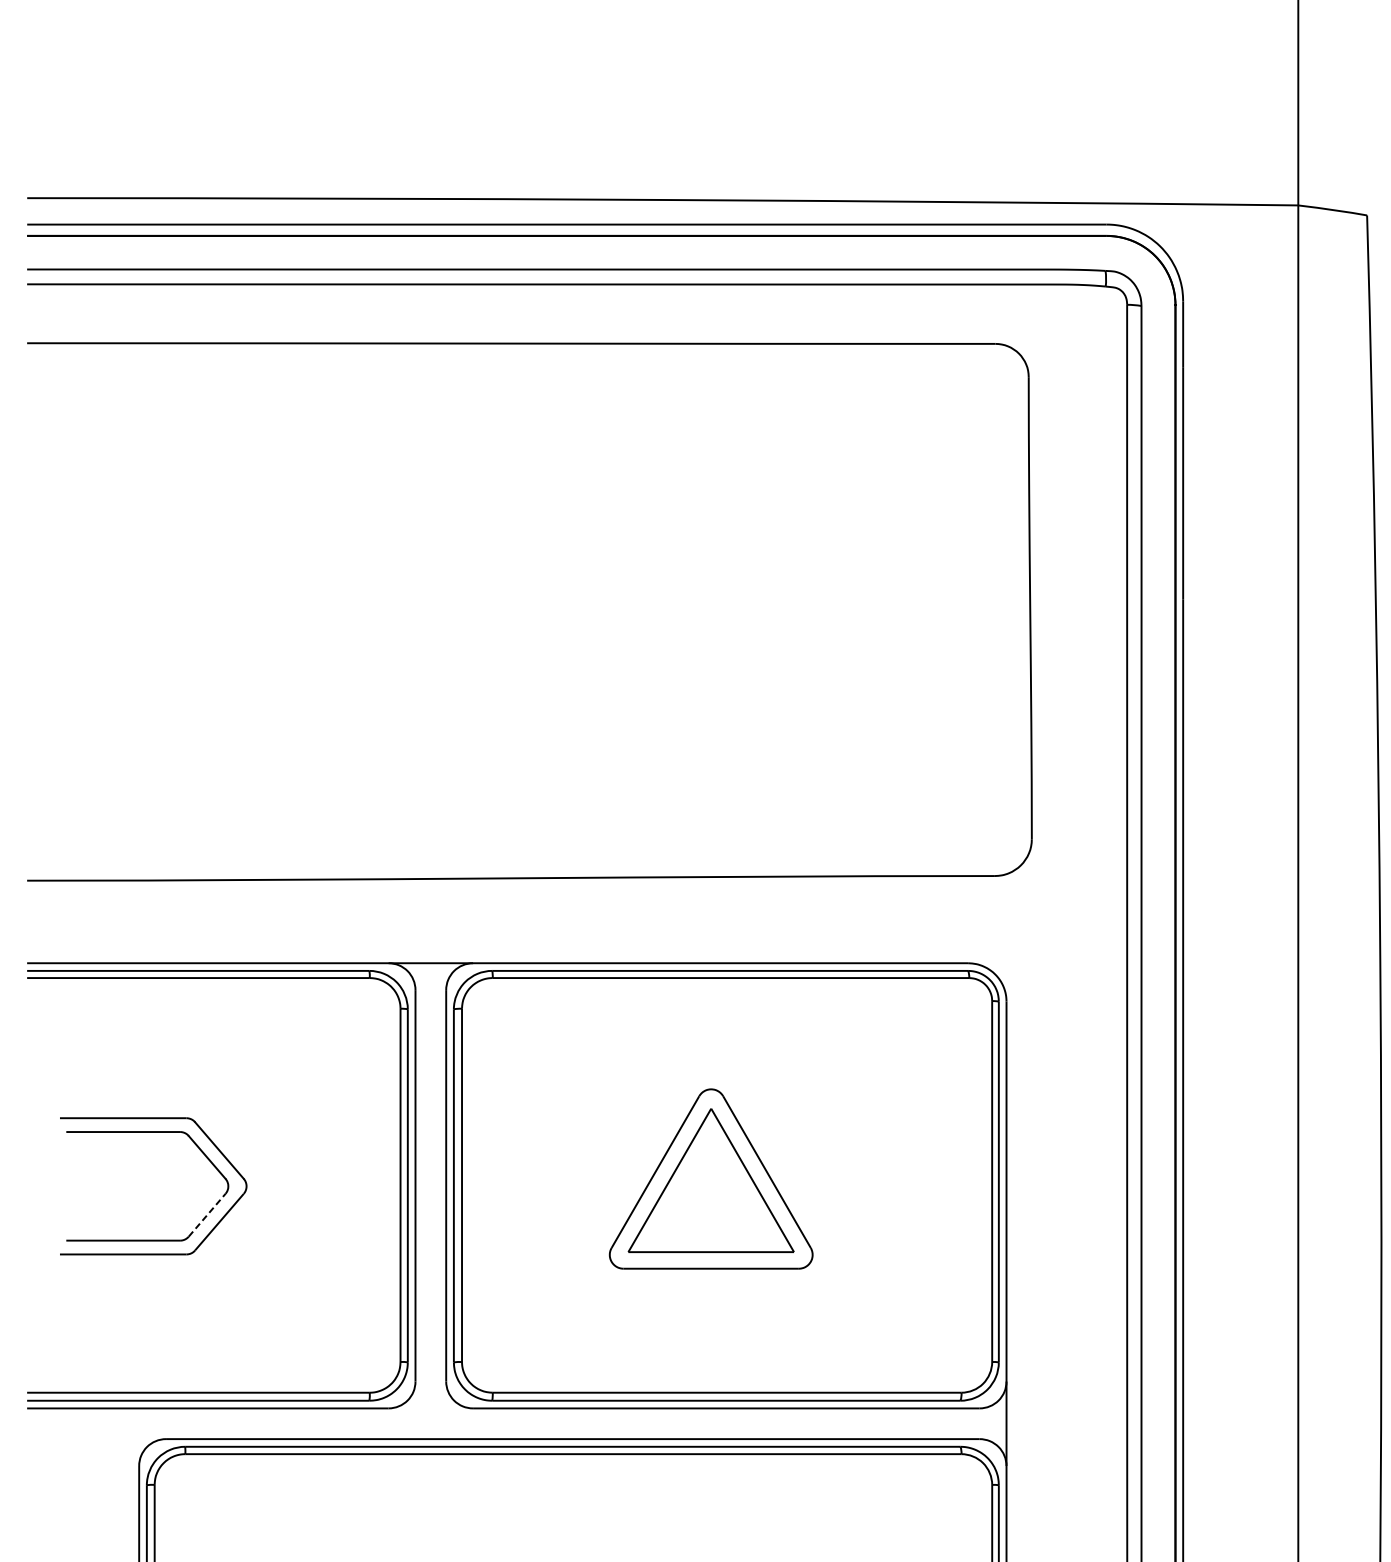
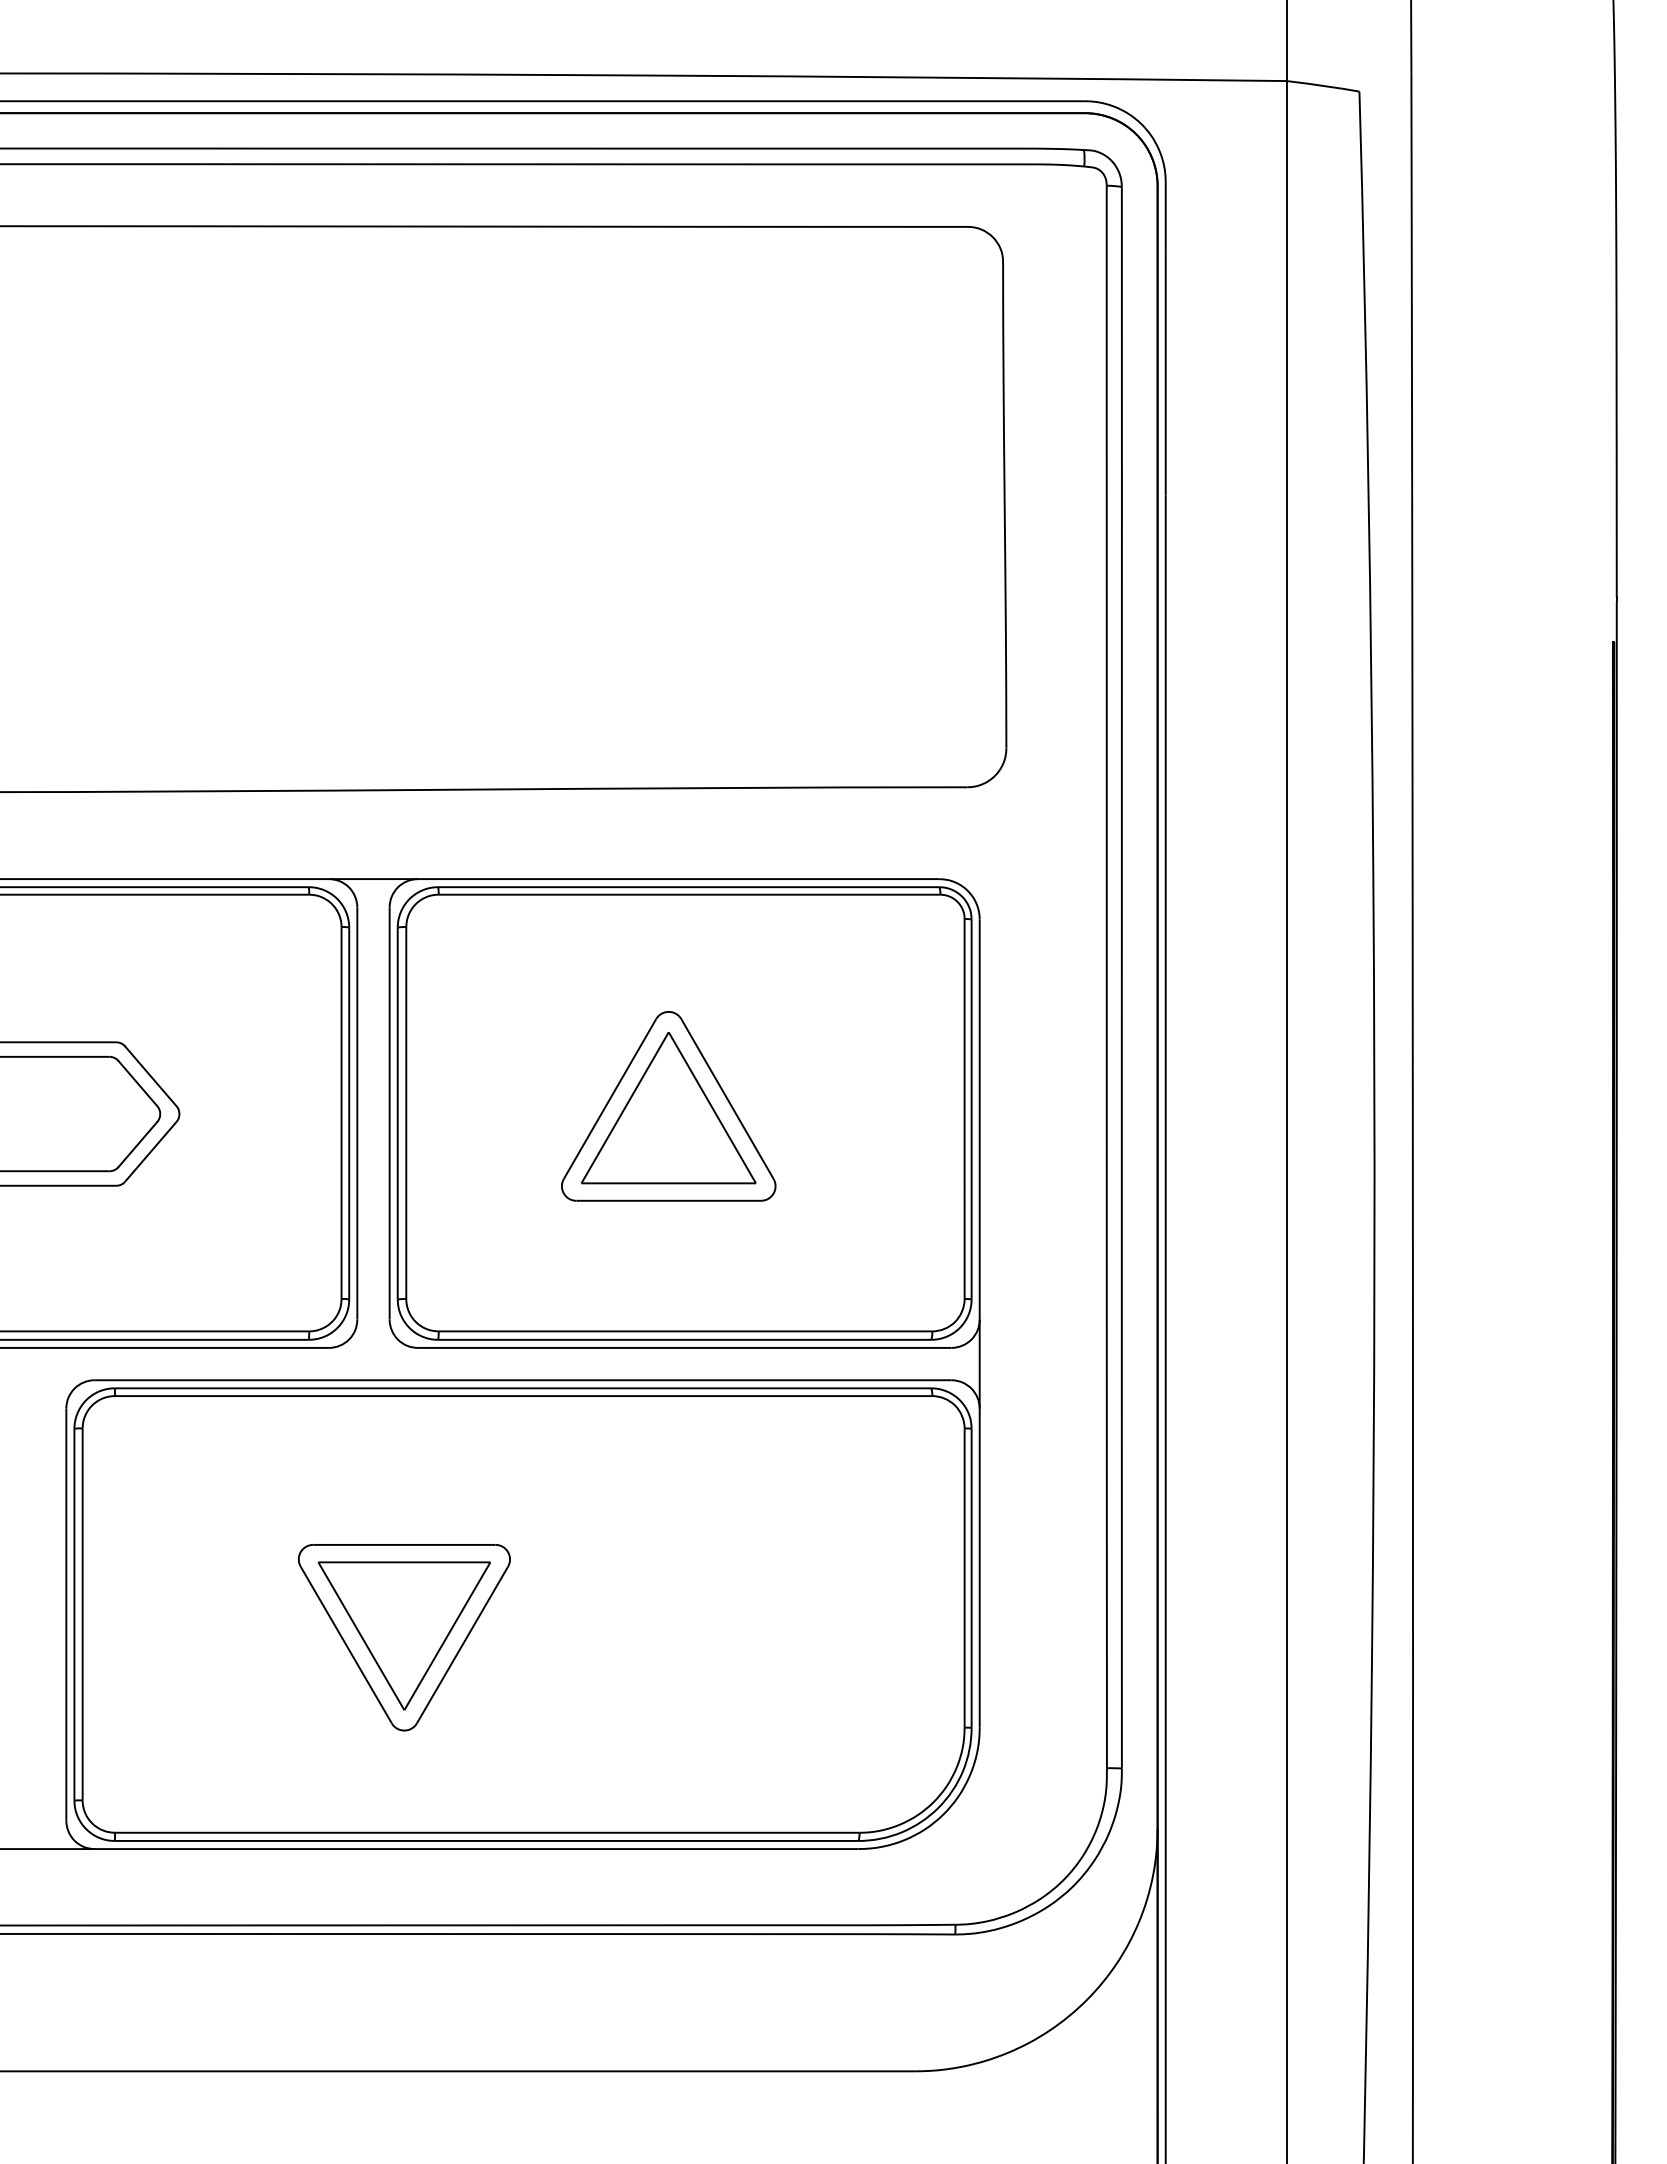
line: (206, 1215) -> (137, 1144), dashed -> solid

